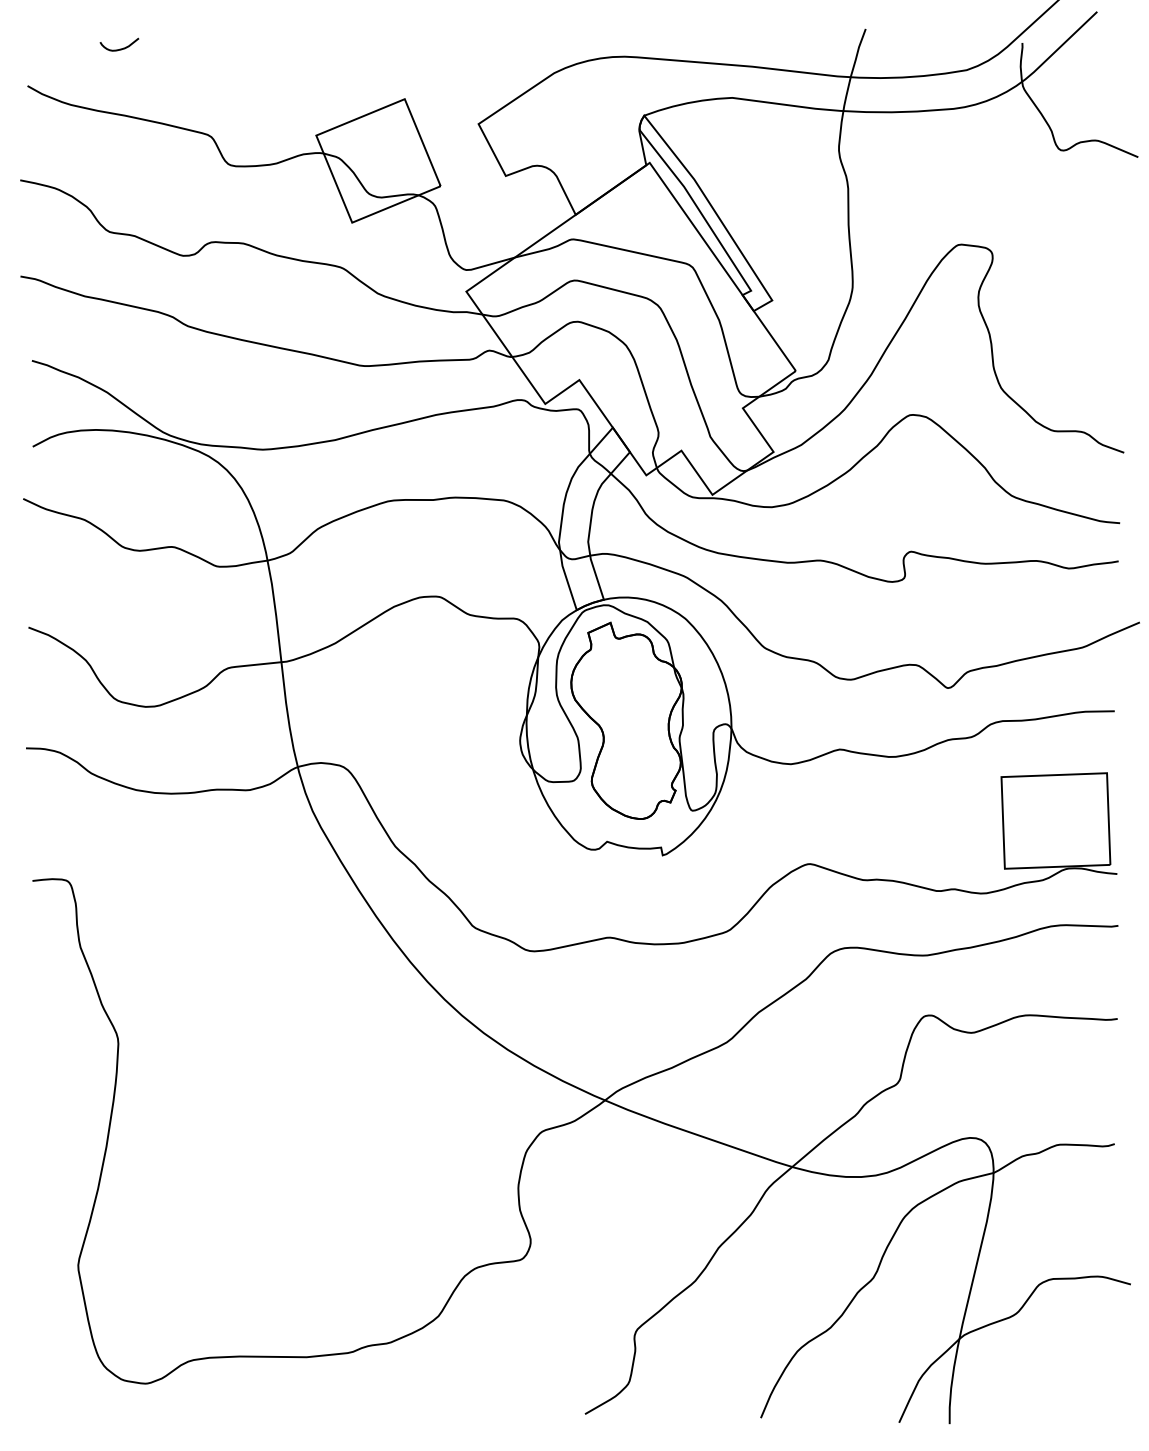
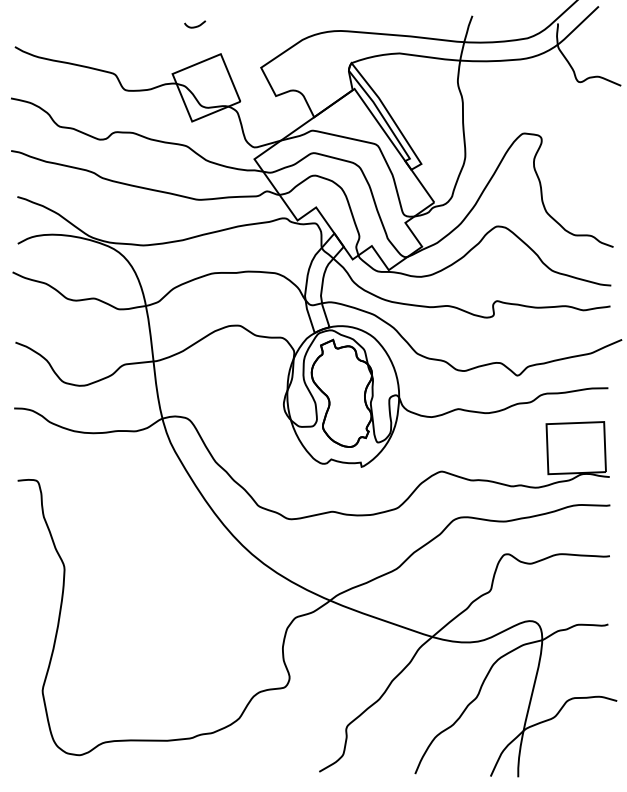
curve: (121, 46) -> (196, 25), moved

